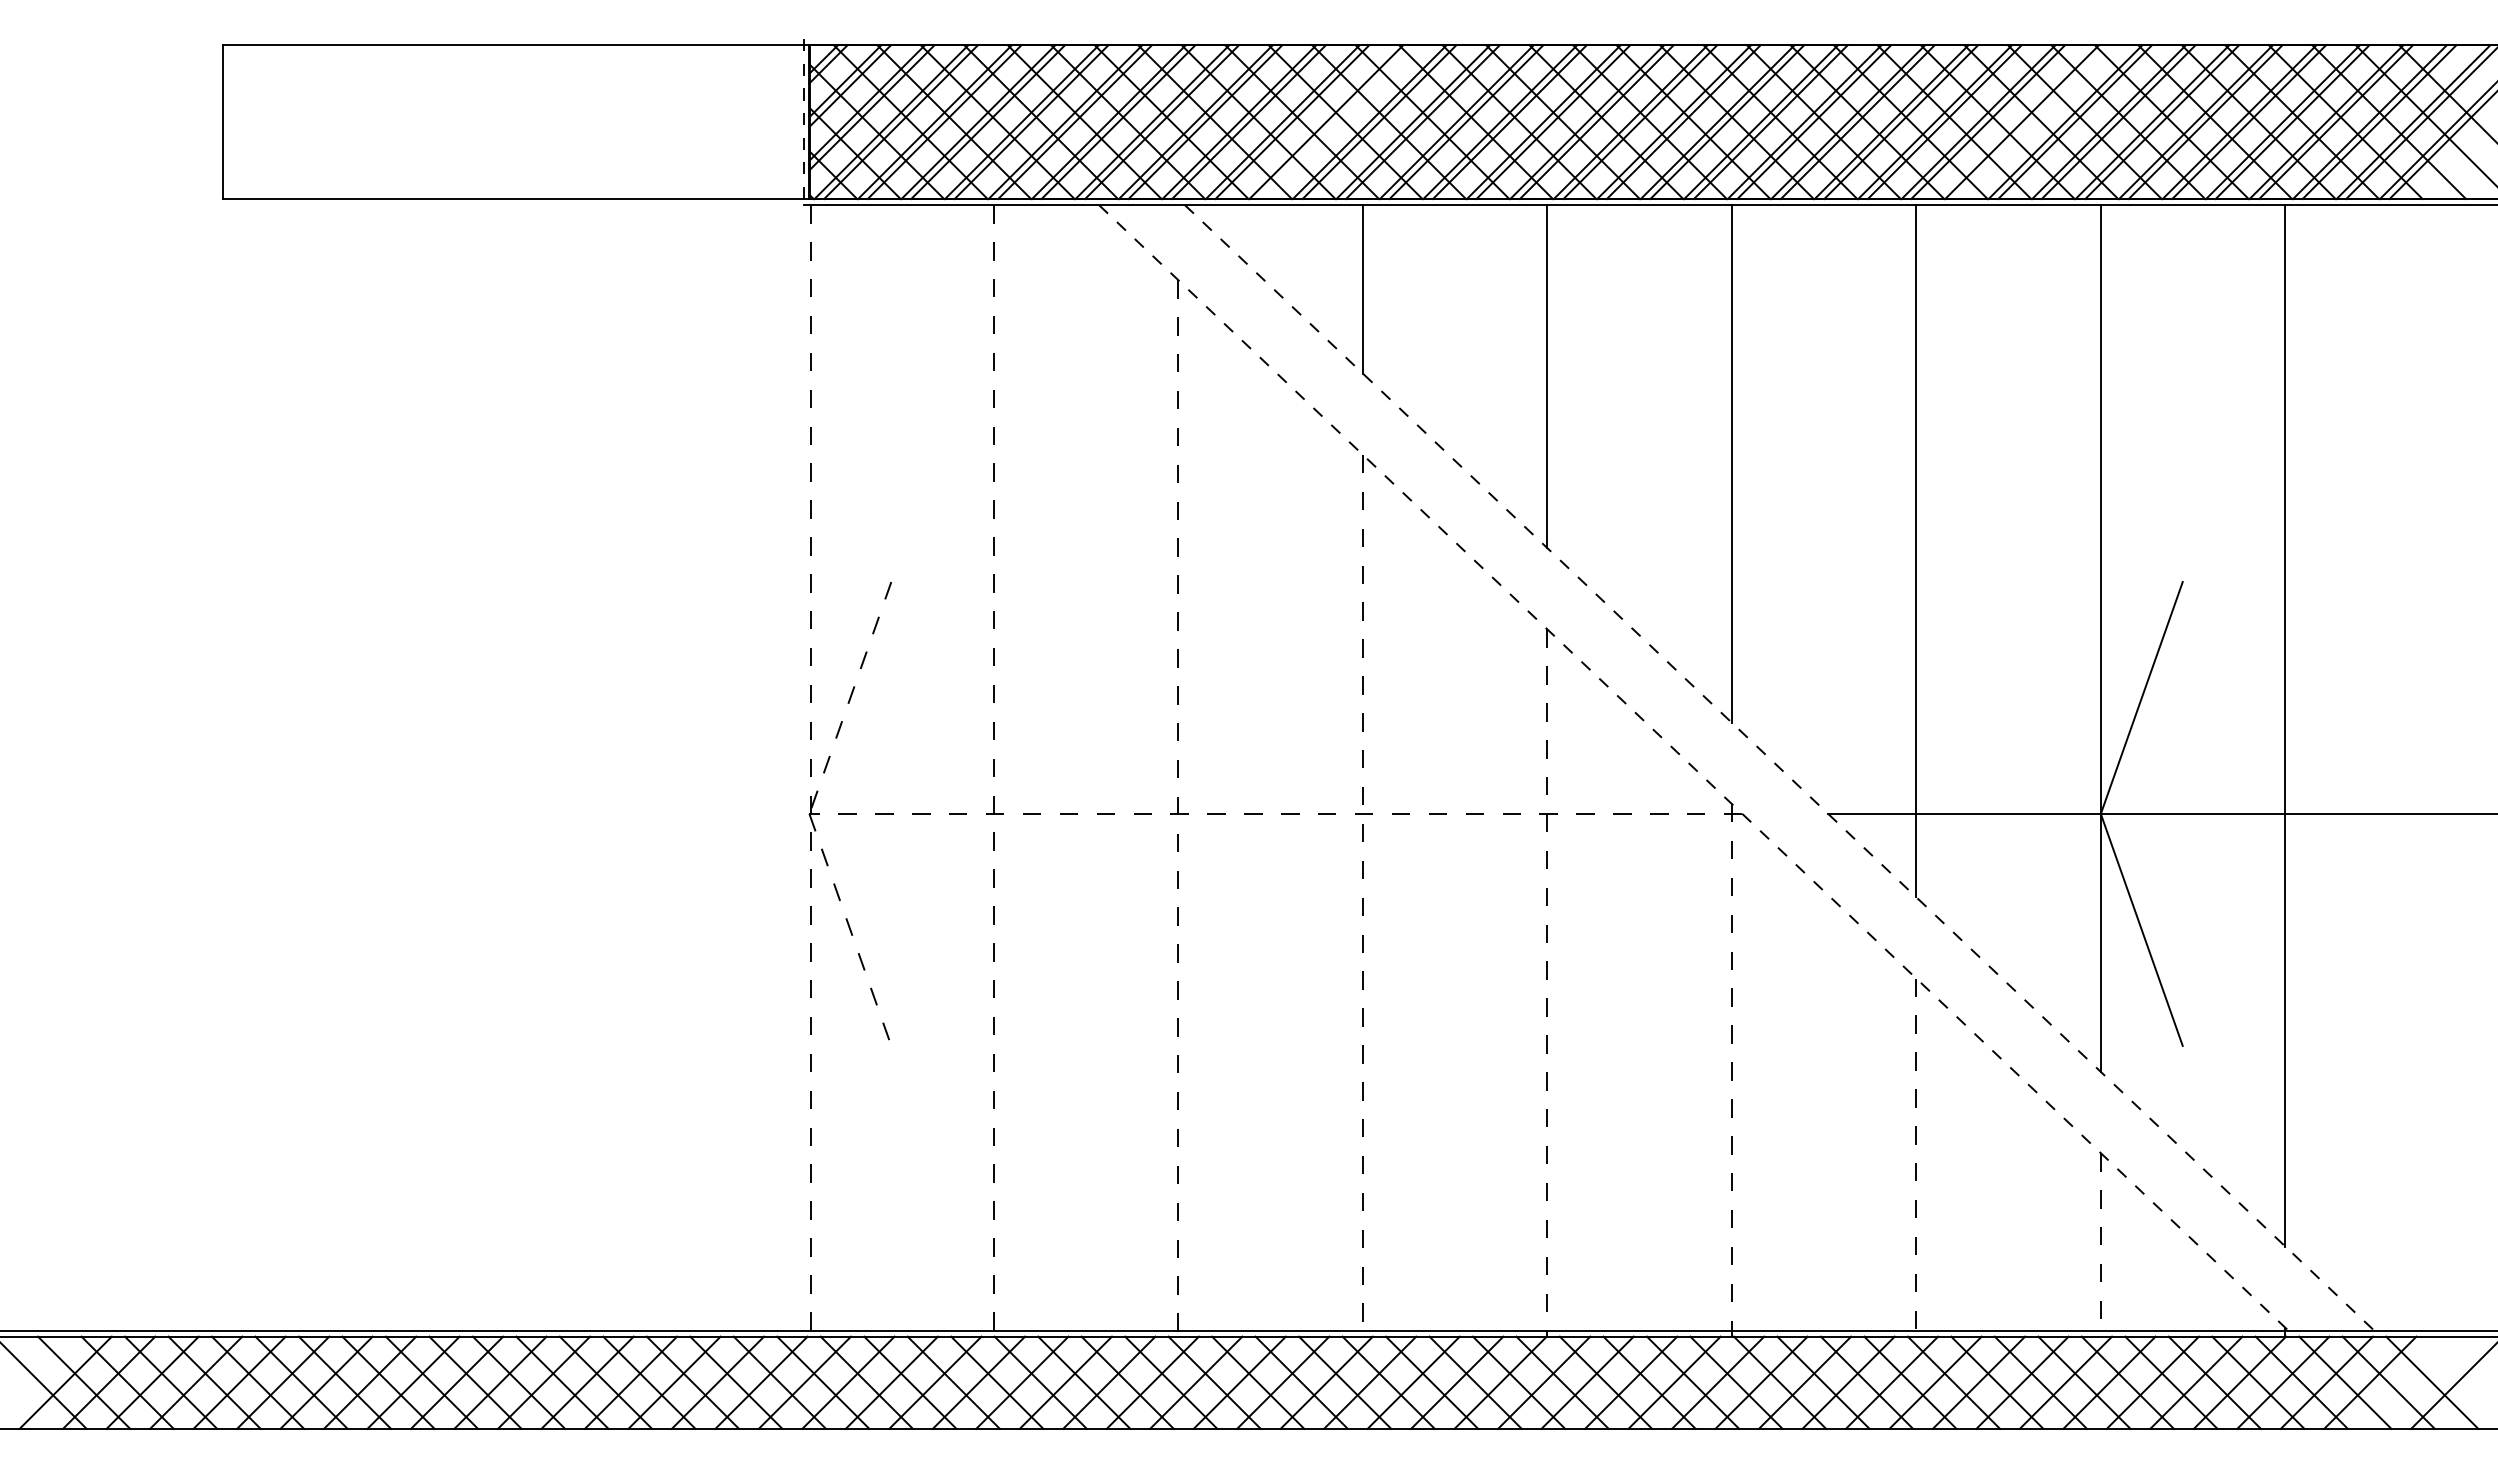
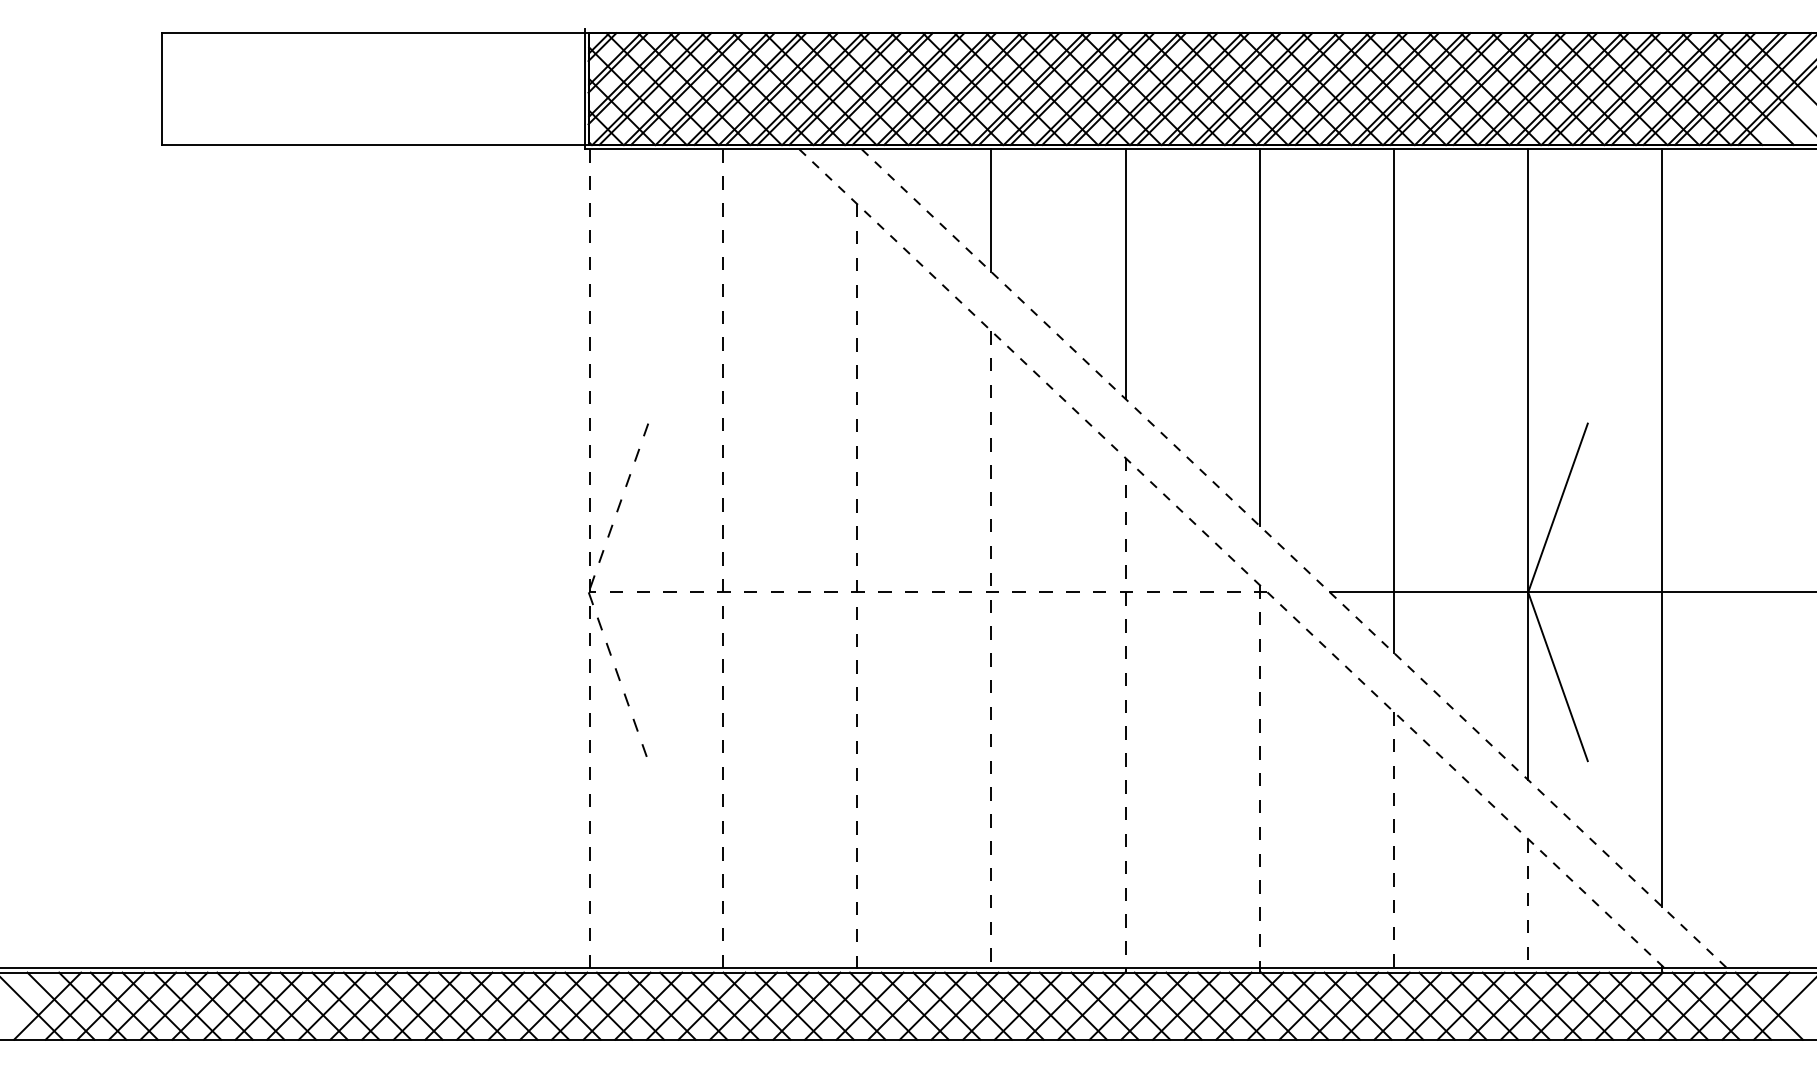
line: (803, 122) -> (584, 89), dashed -> solid
line: (1335, 122) -> (971, 89), added
line: (2031, 122) -> (1477, 89), added
line: (2413, 1382) -> (1755, 1005), added

